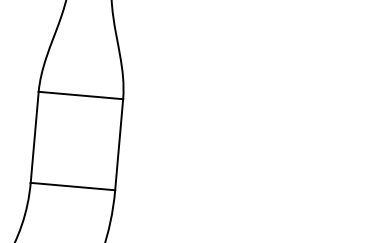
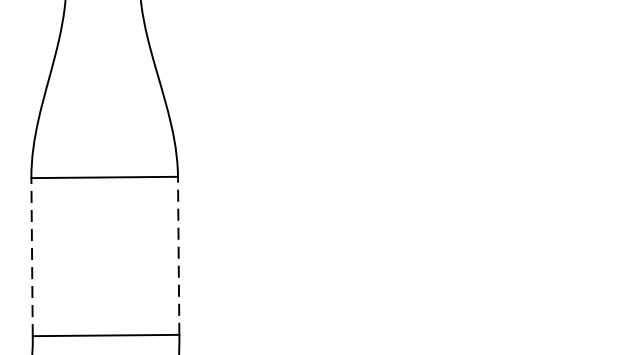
line: (34, 137) -> (31, 257), solid -> dashed
line: (119, 144) -> (179, 255), solid -> dashed

